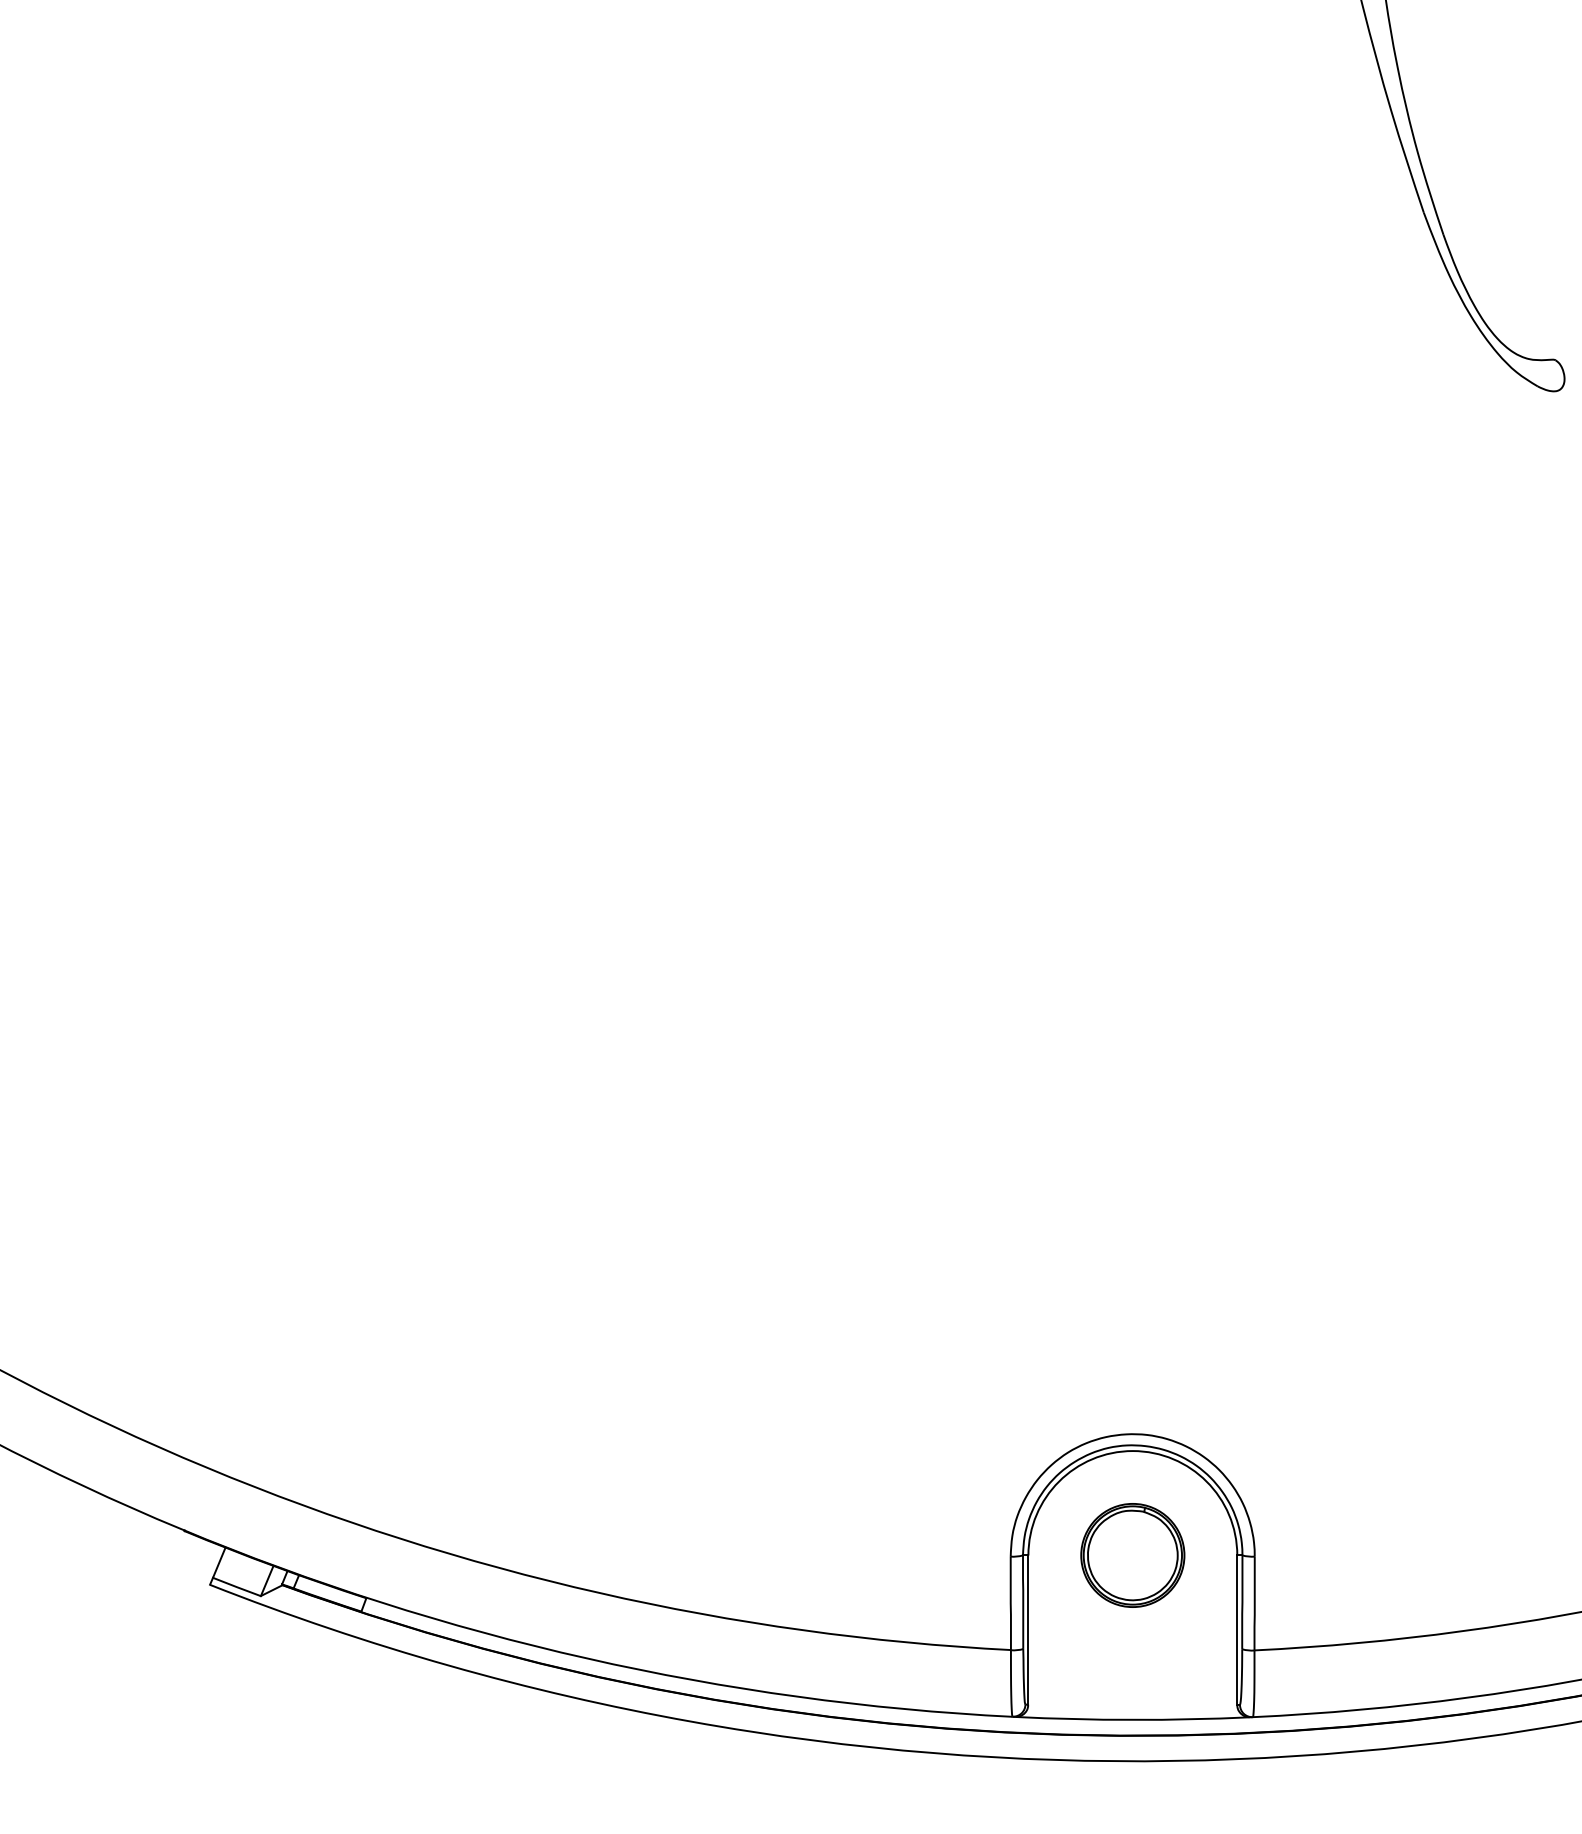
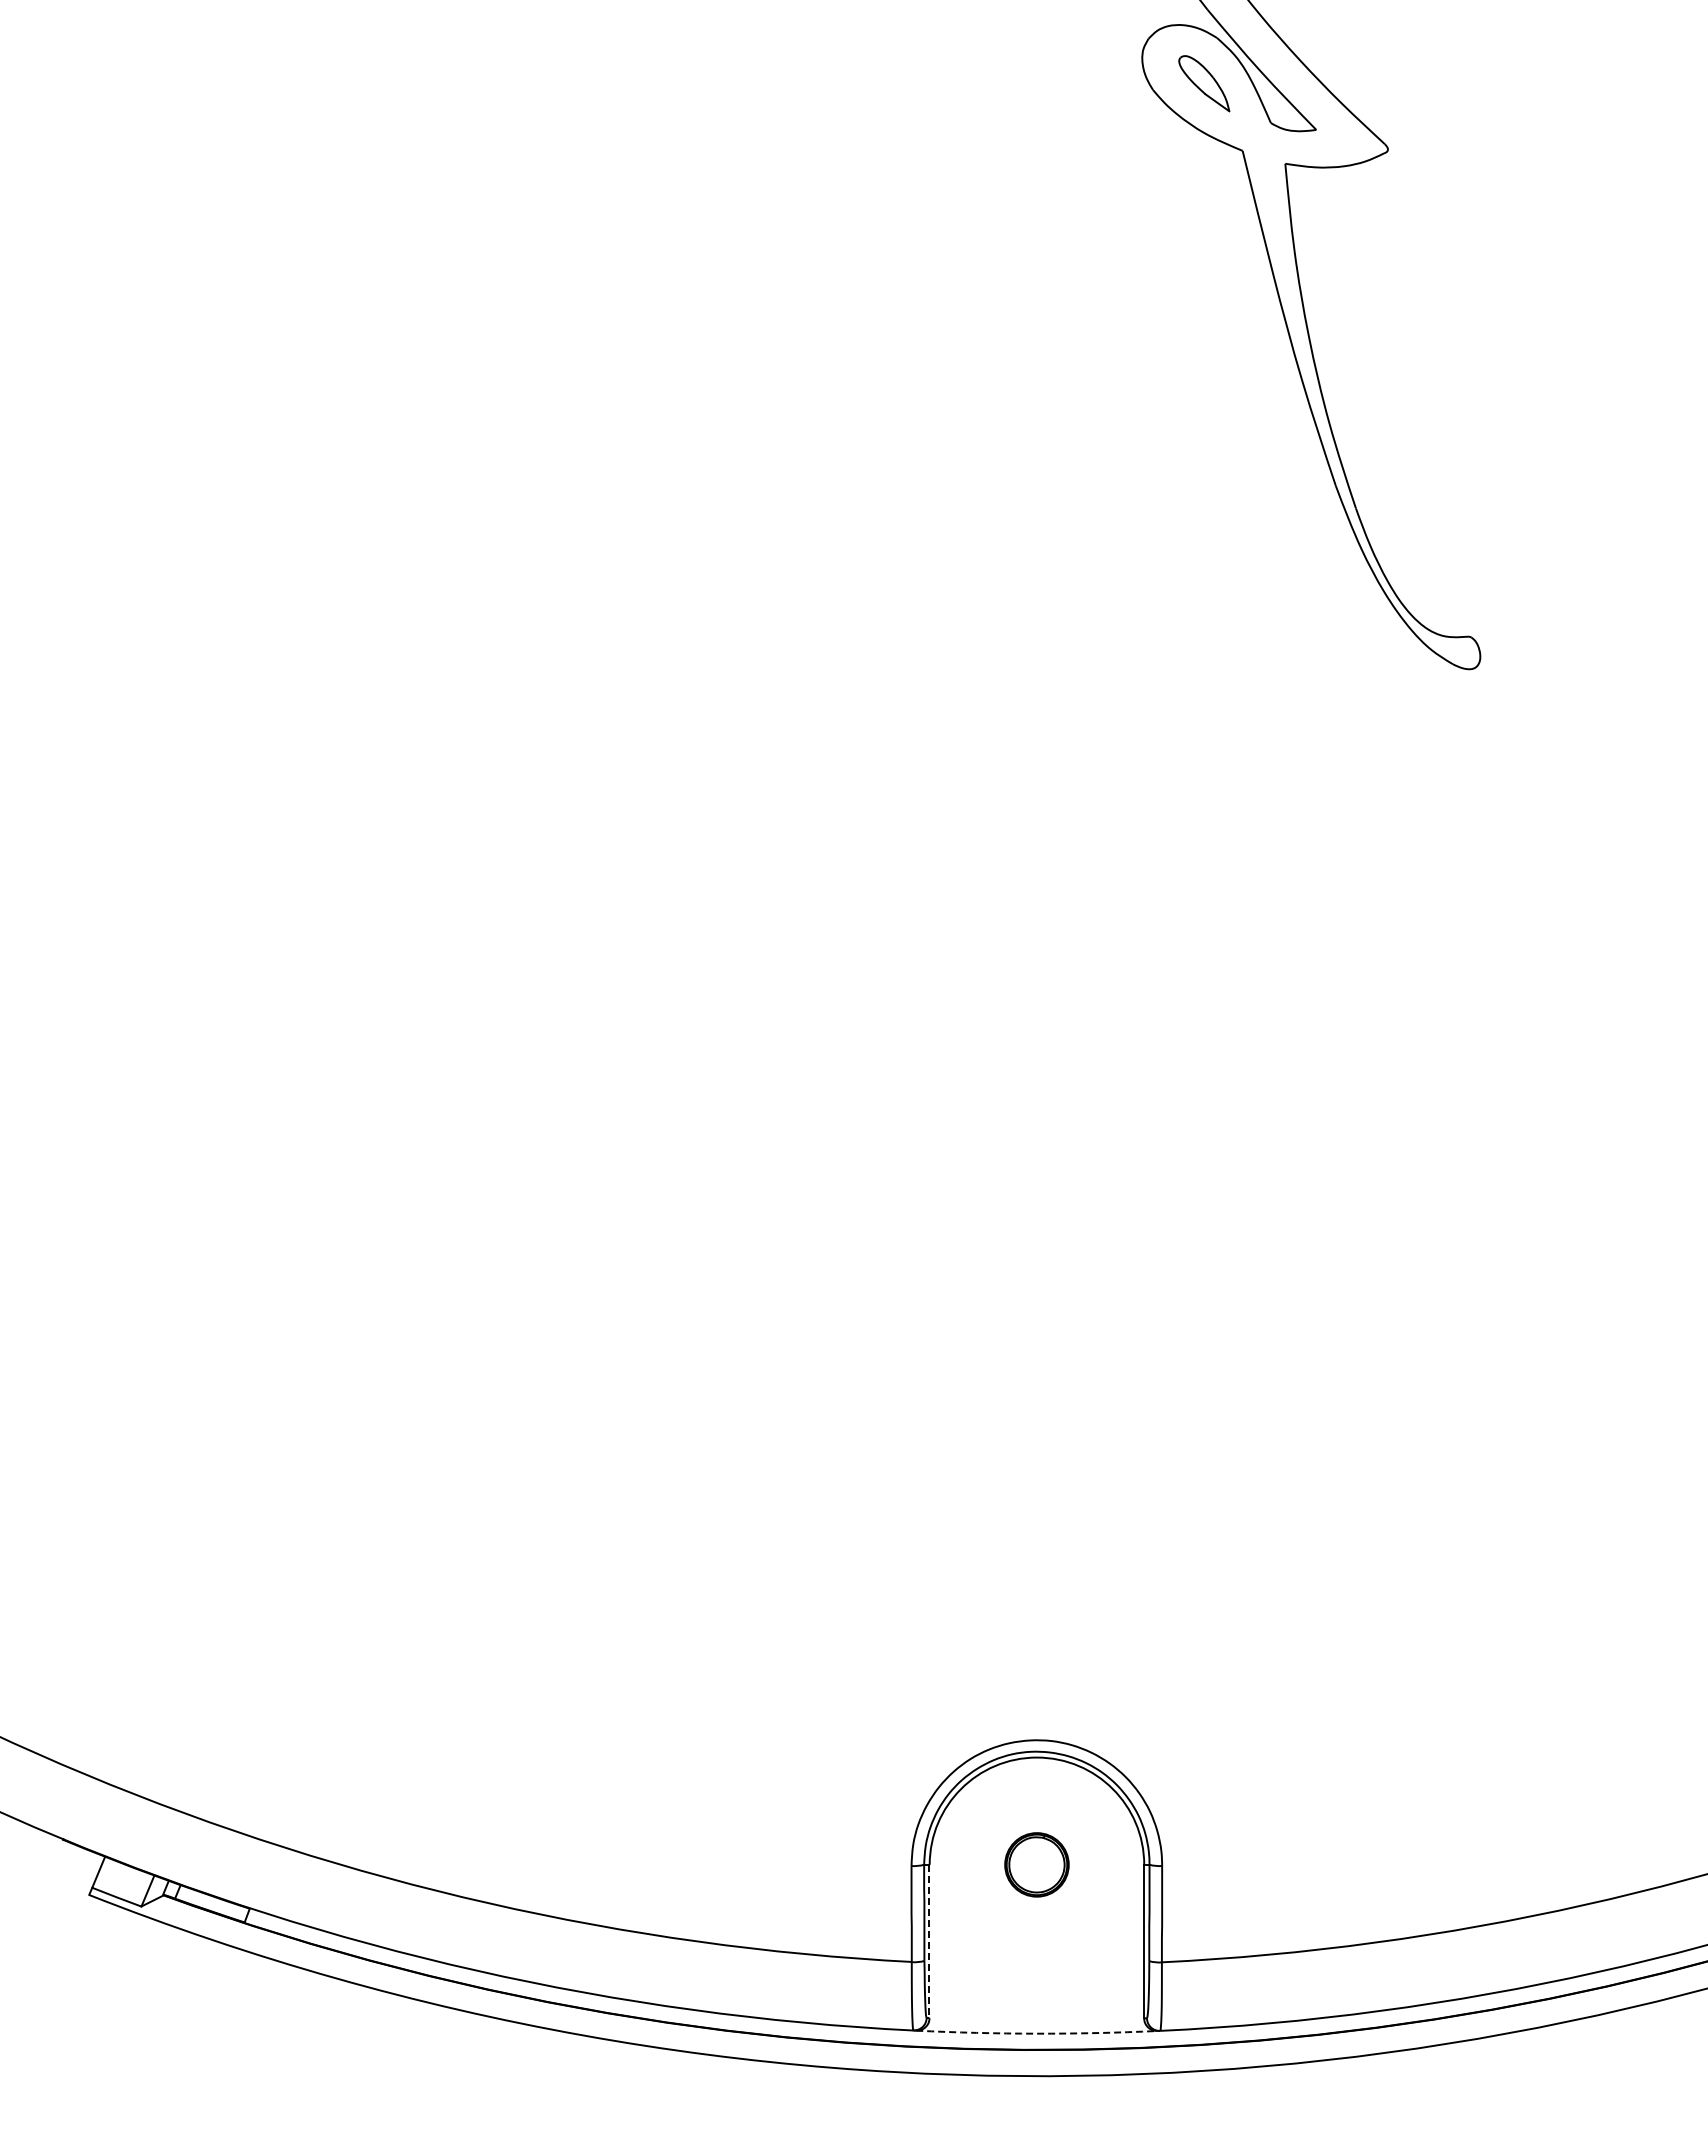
part: (1132, 1555) -> (1036, 1864), size x0.6
line: (1028, 1630) -> (929, 1941), solid -> dashed
arc: (1132, 1719) -> (1036, 2033), solid -> dashed

